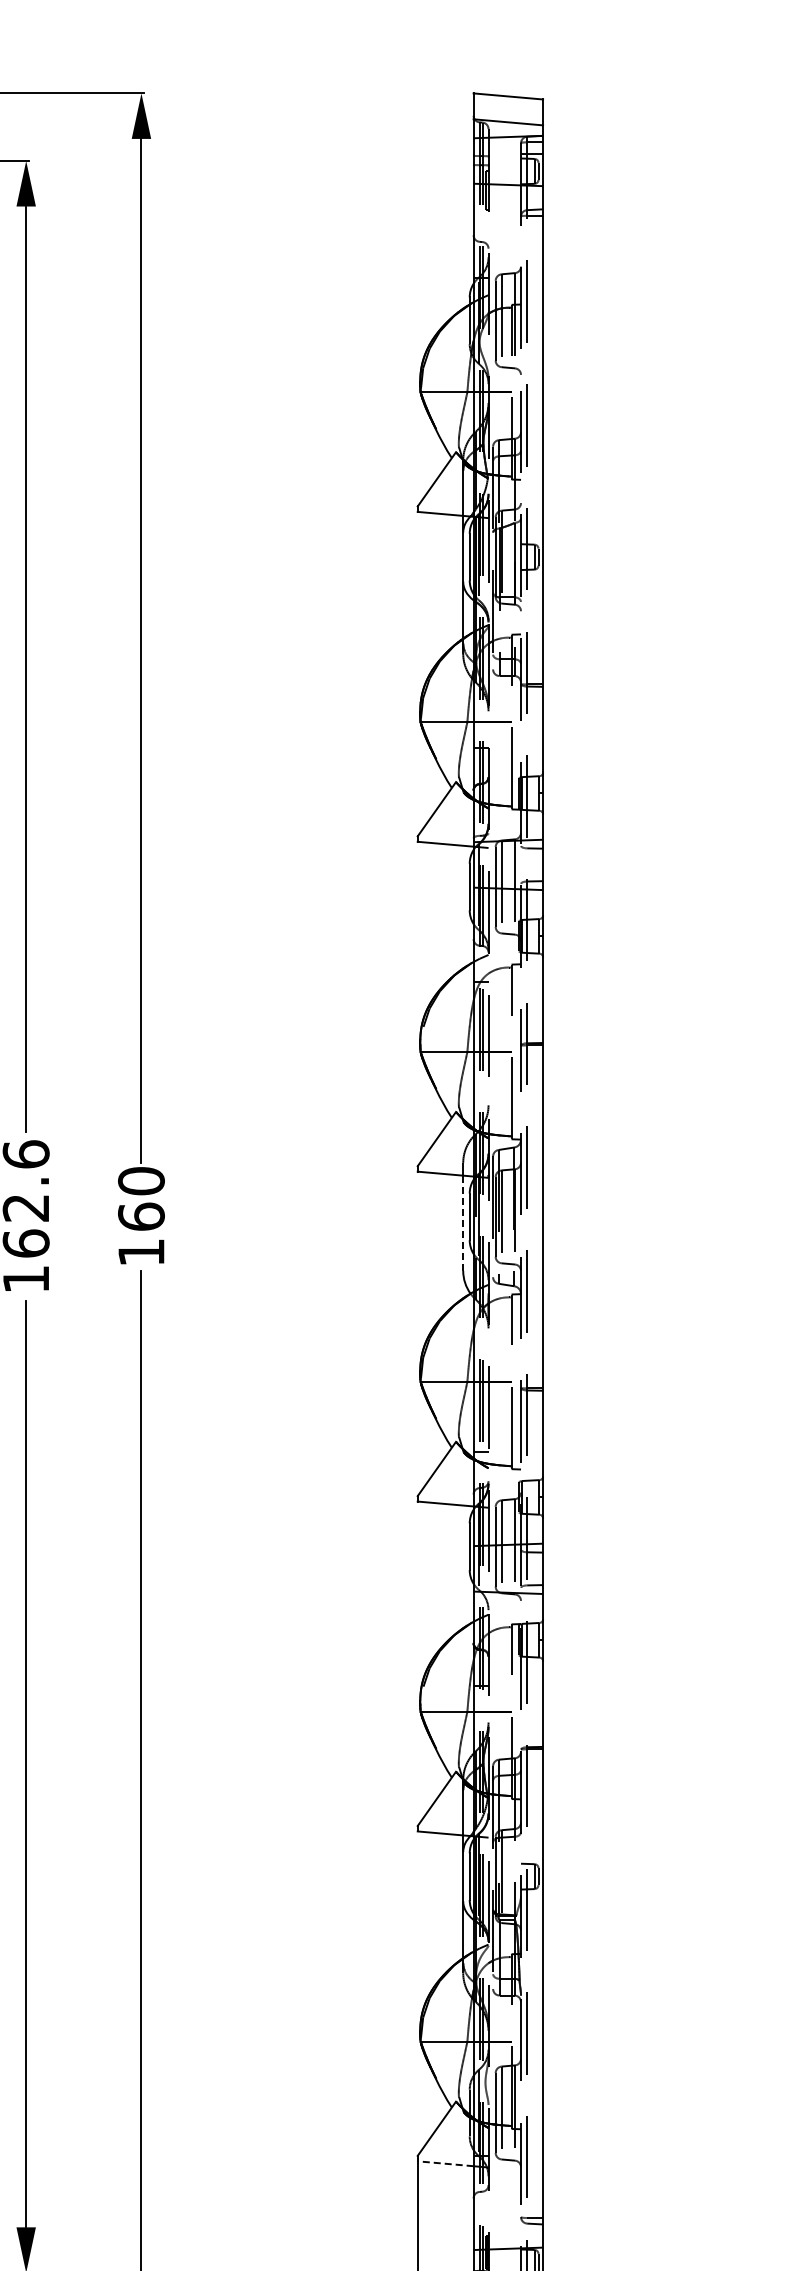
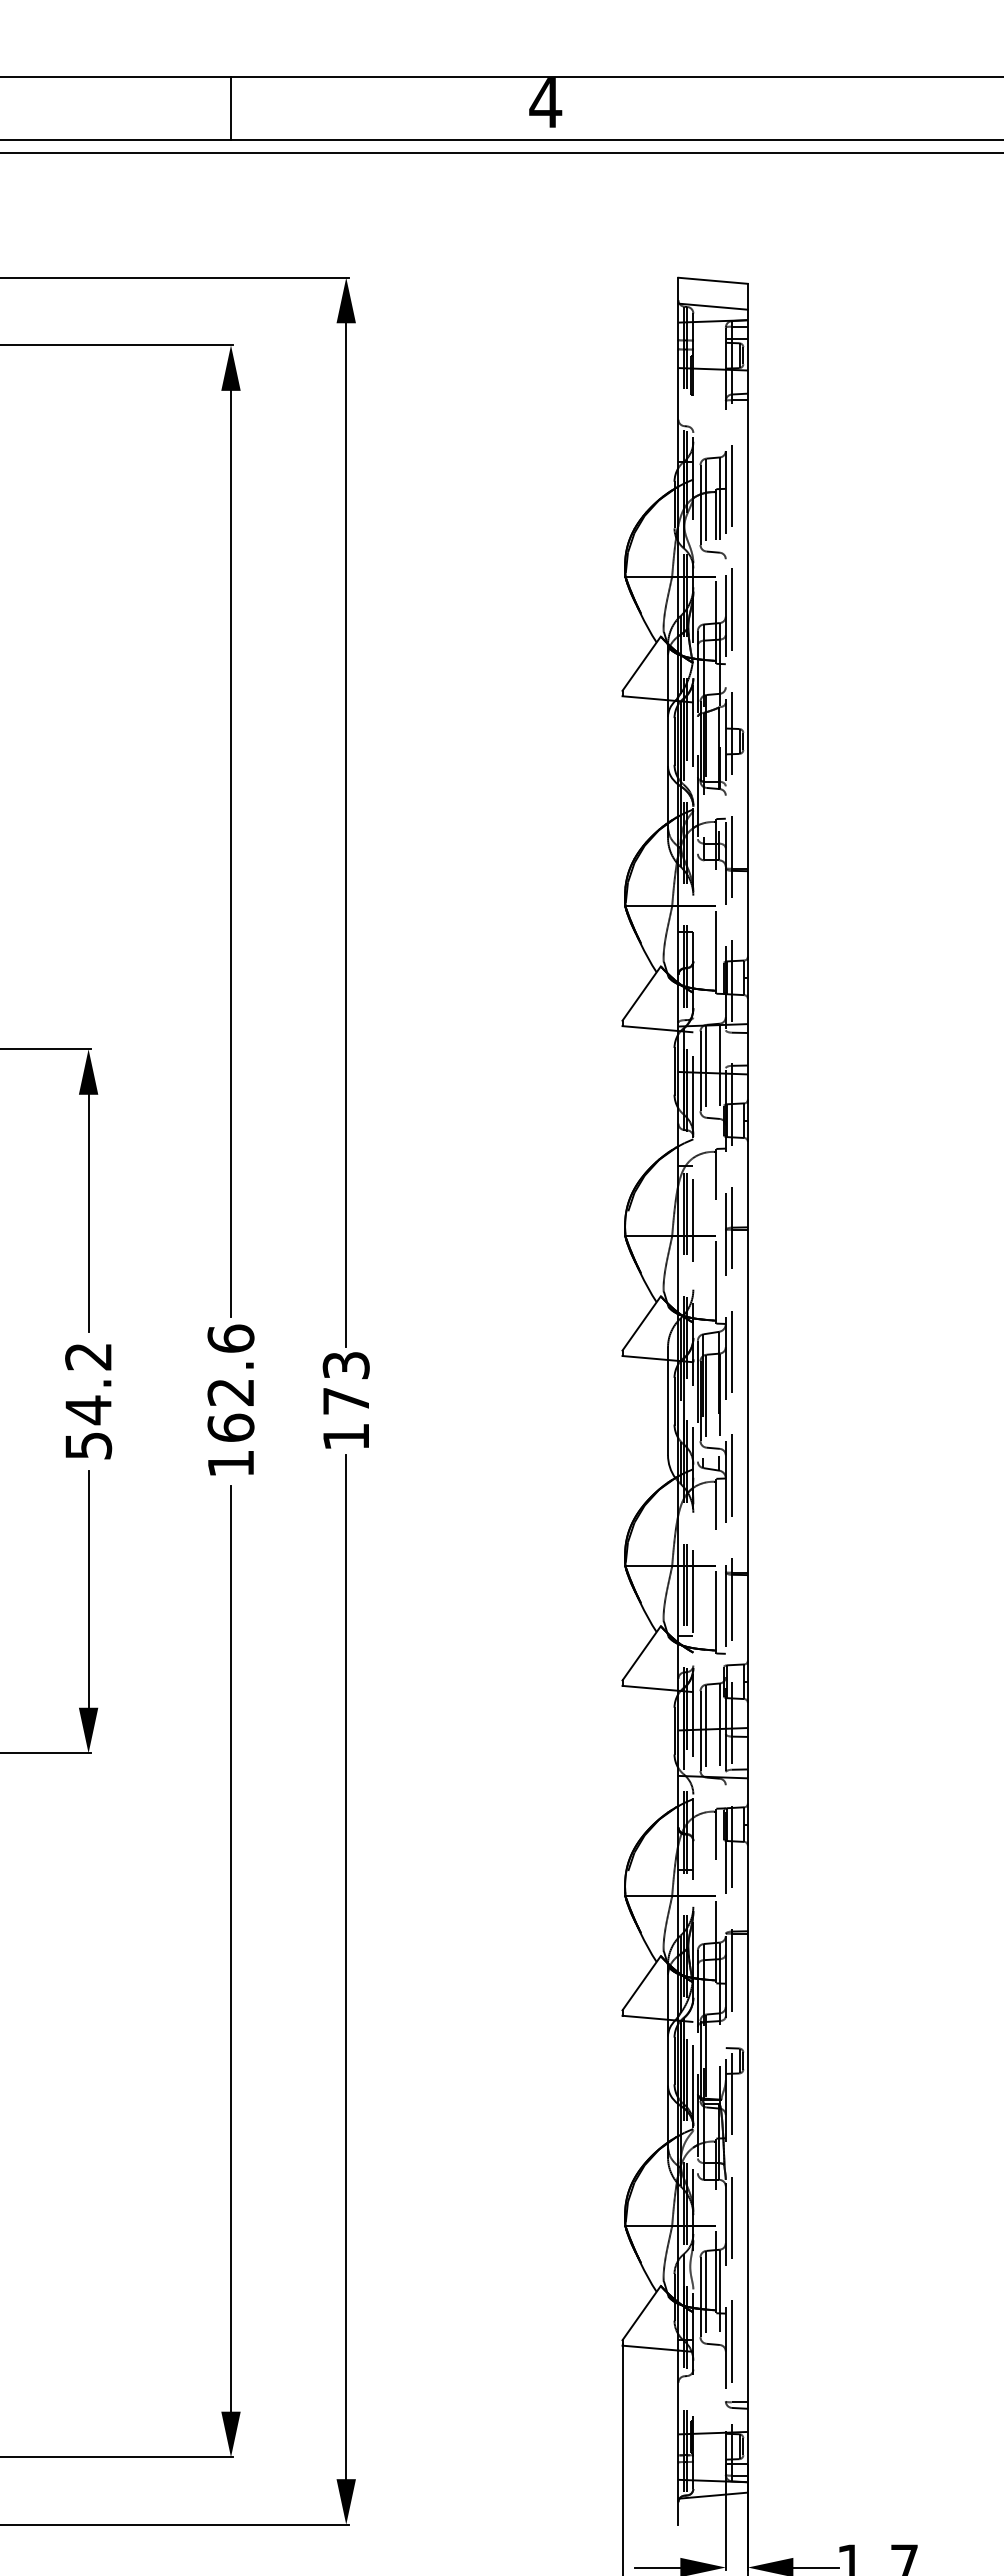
text: (140, 1199) -> (345, 1383), 160 -> 173
line: (463, 1223) -> (668, 1407), dashed -> solid
line: (444, 2164) -> (649, 2348), dashed -> solid

